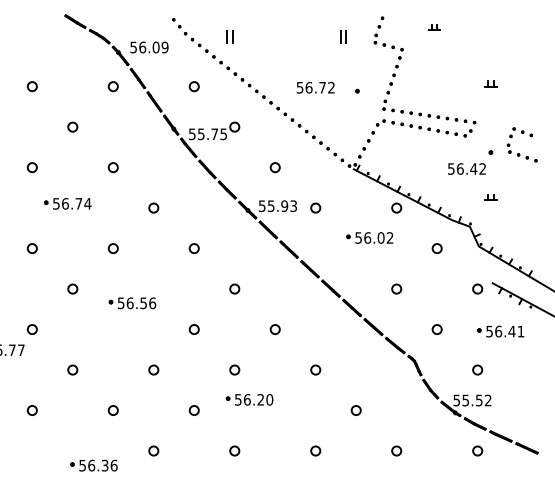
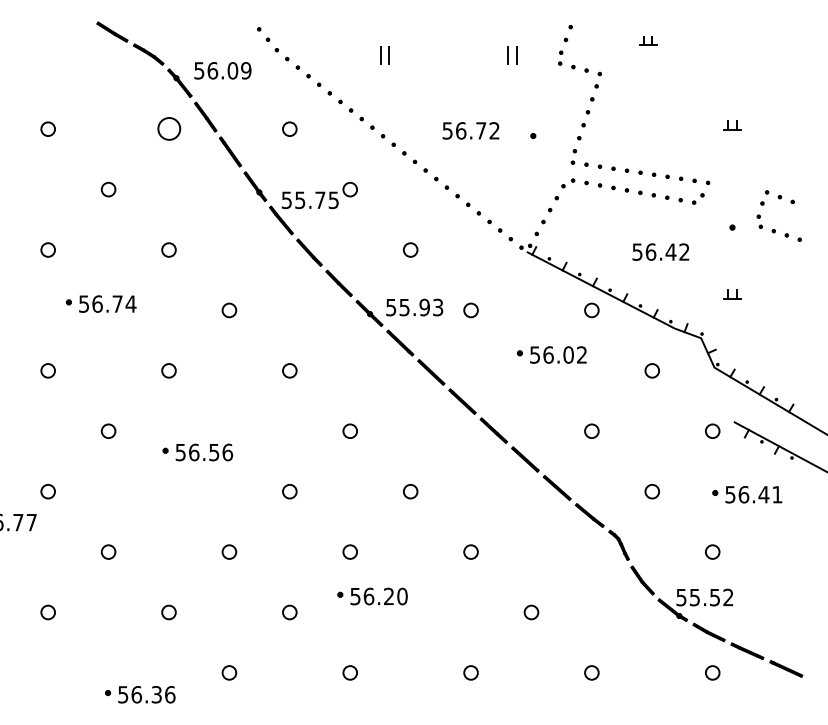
part: (229, 36) -> (384, 54), moved
circle: (112, 86) -> (167, 128), size x1.6
text: (466, 168) -> (660, 251), moved

